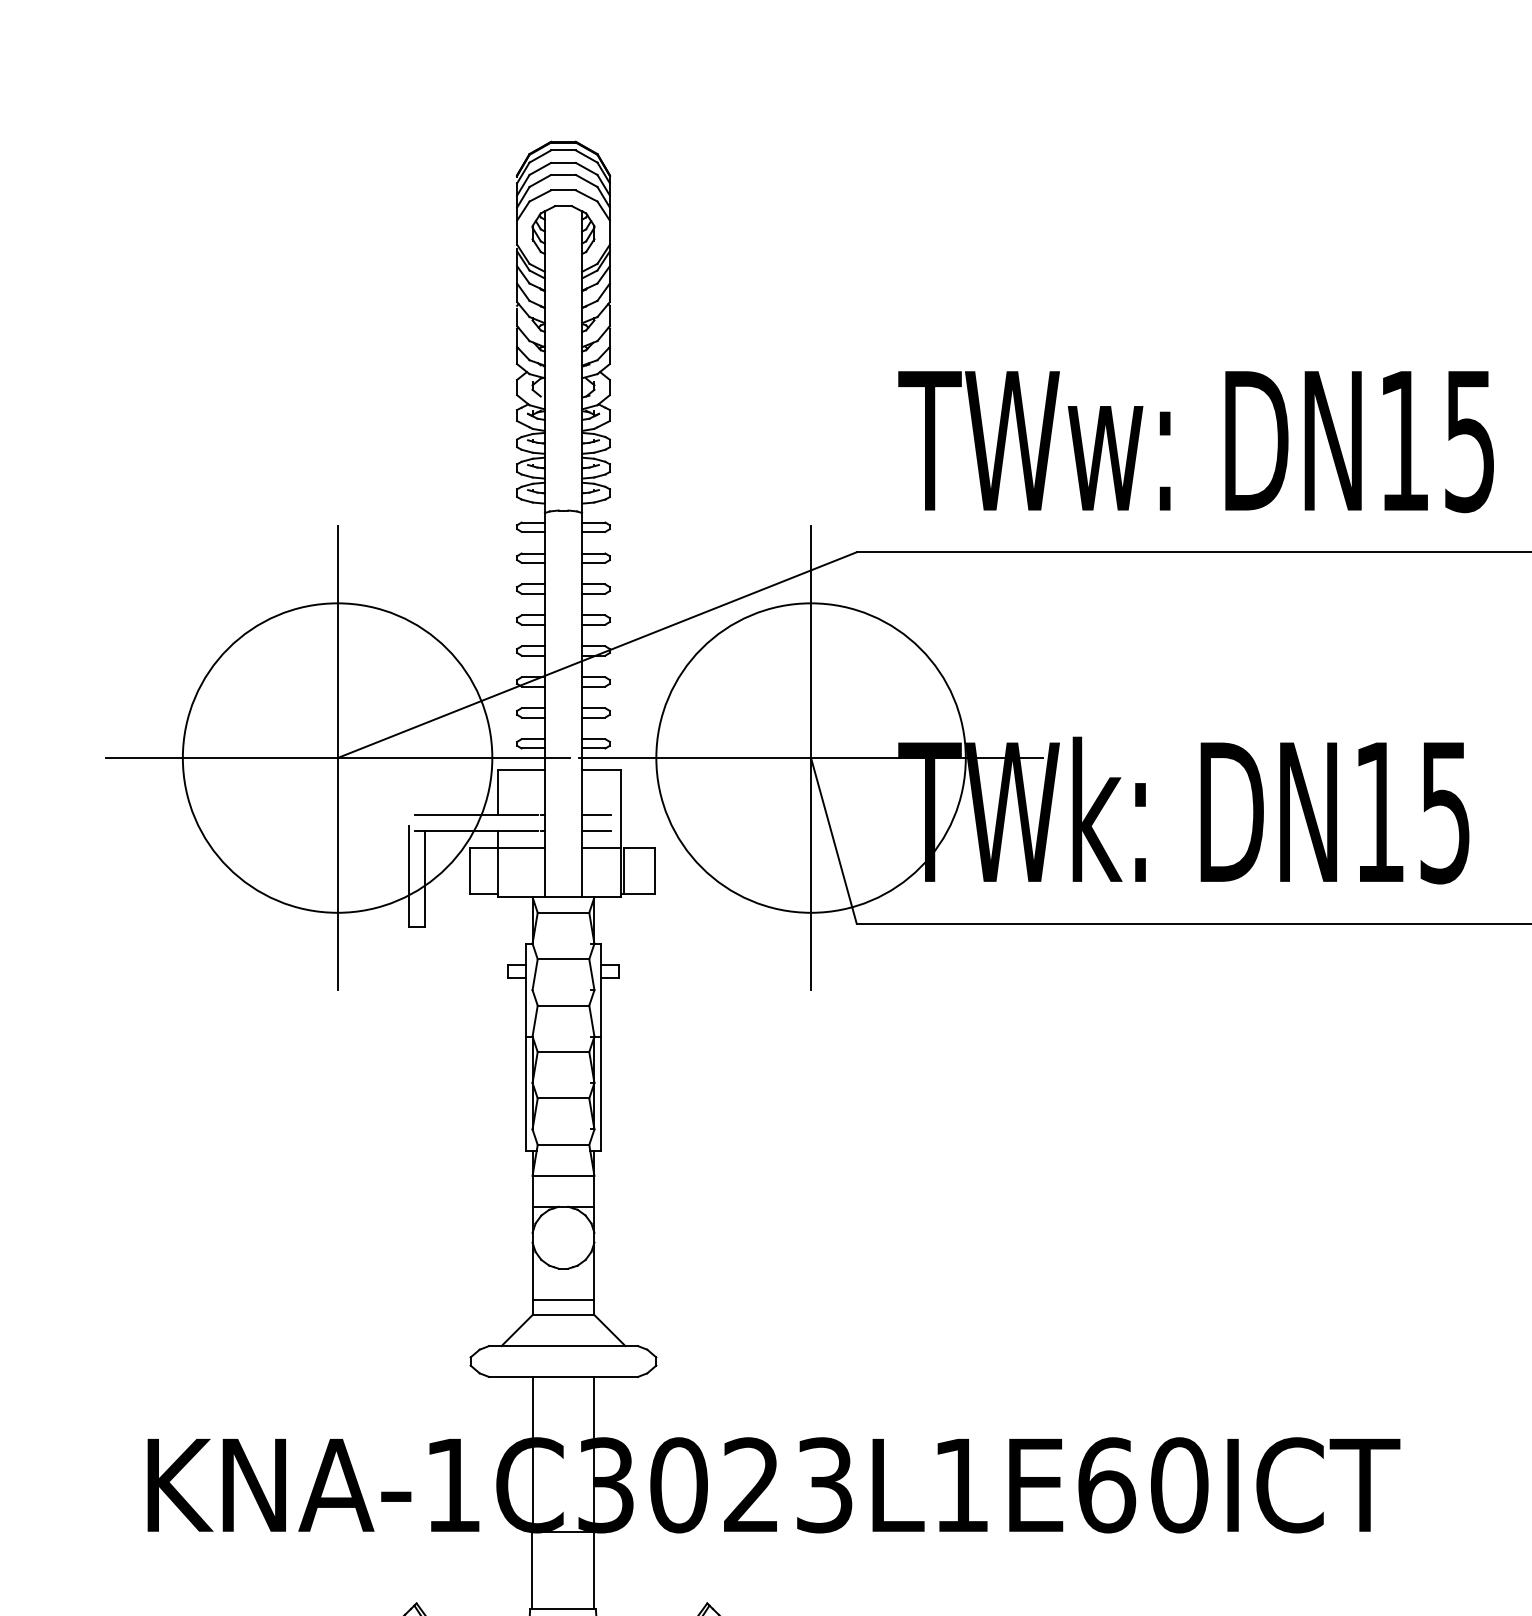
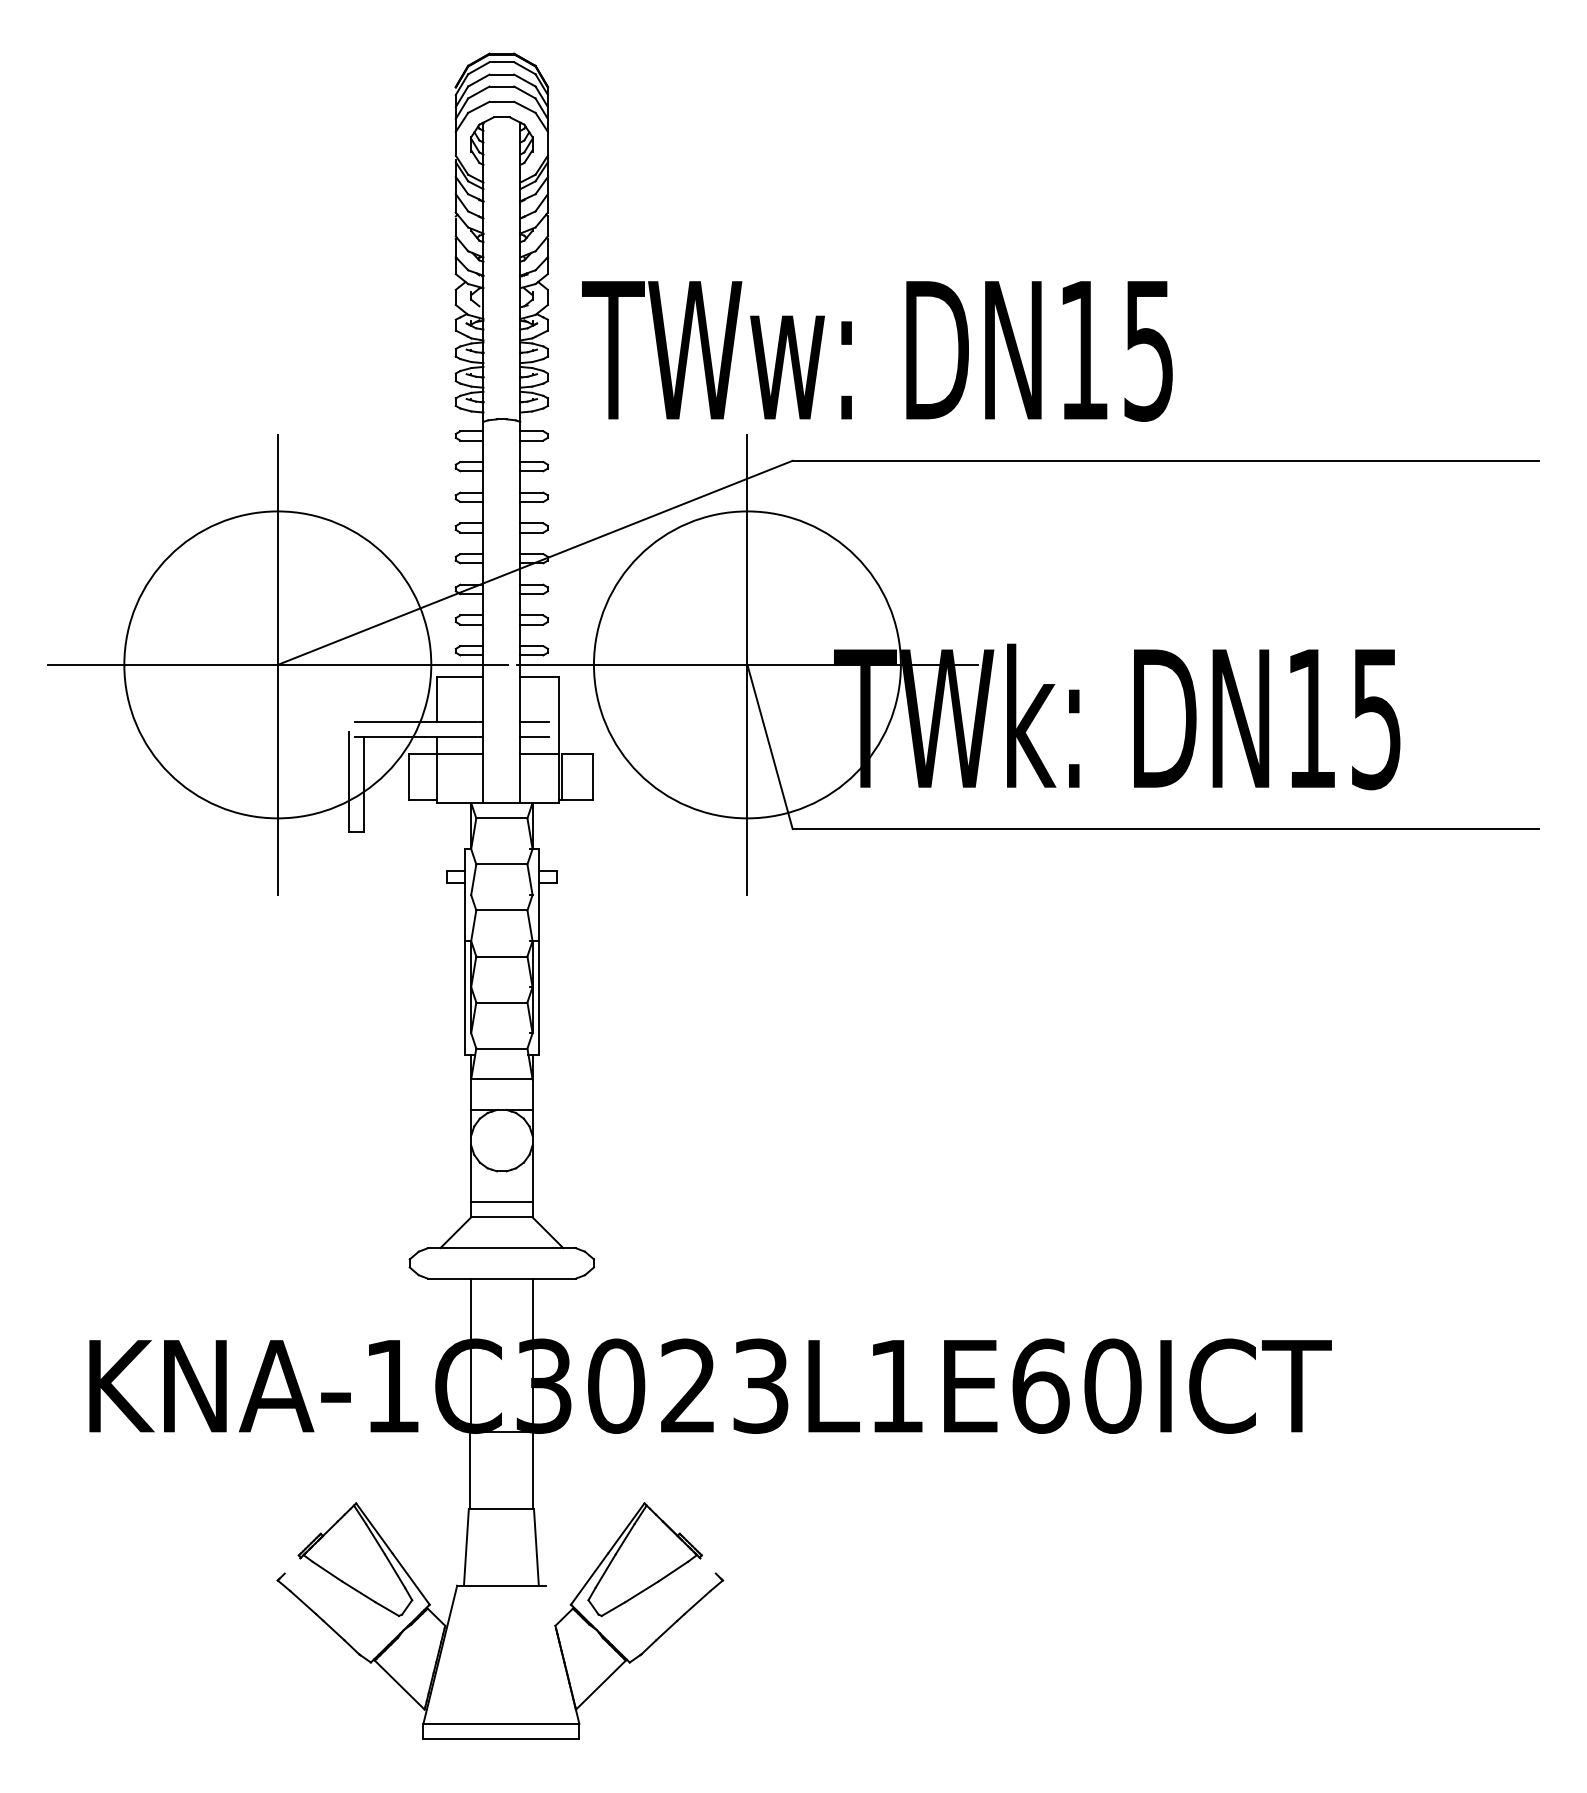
text: (1196, 442) -> (877, 351), moved

